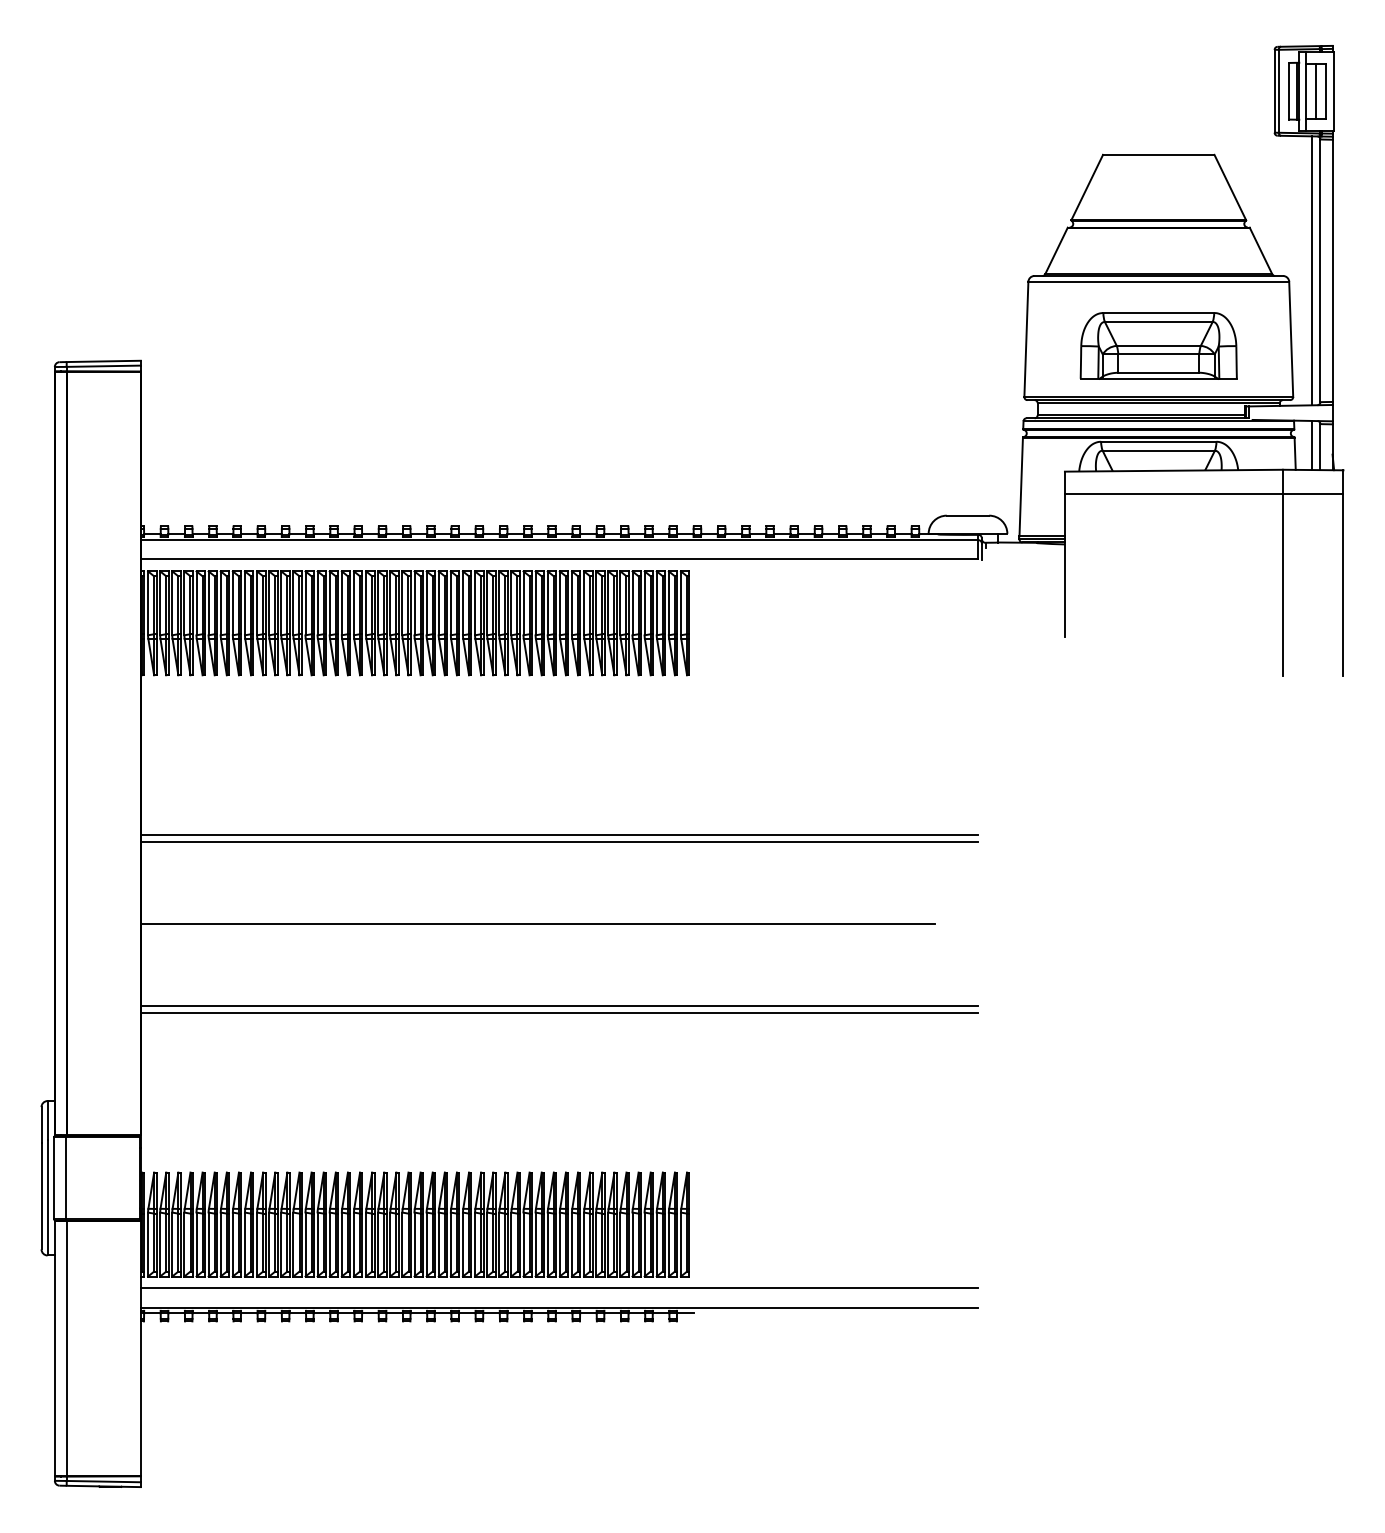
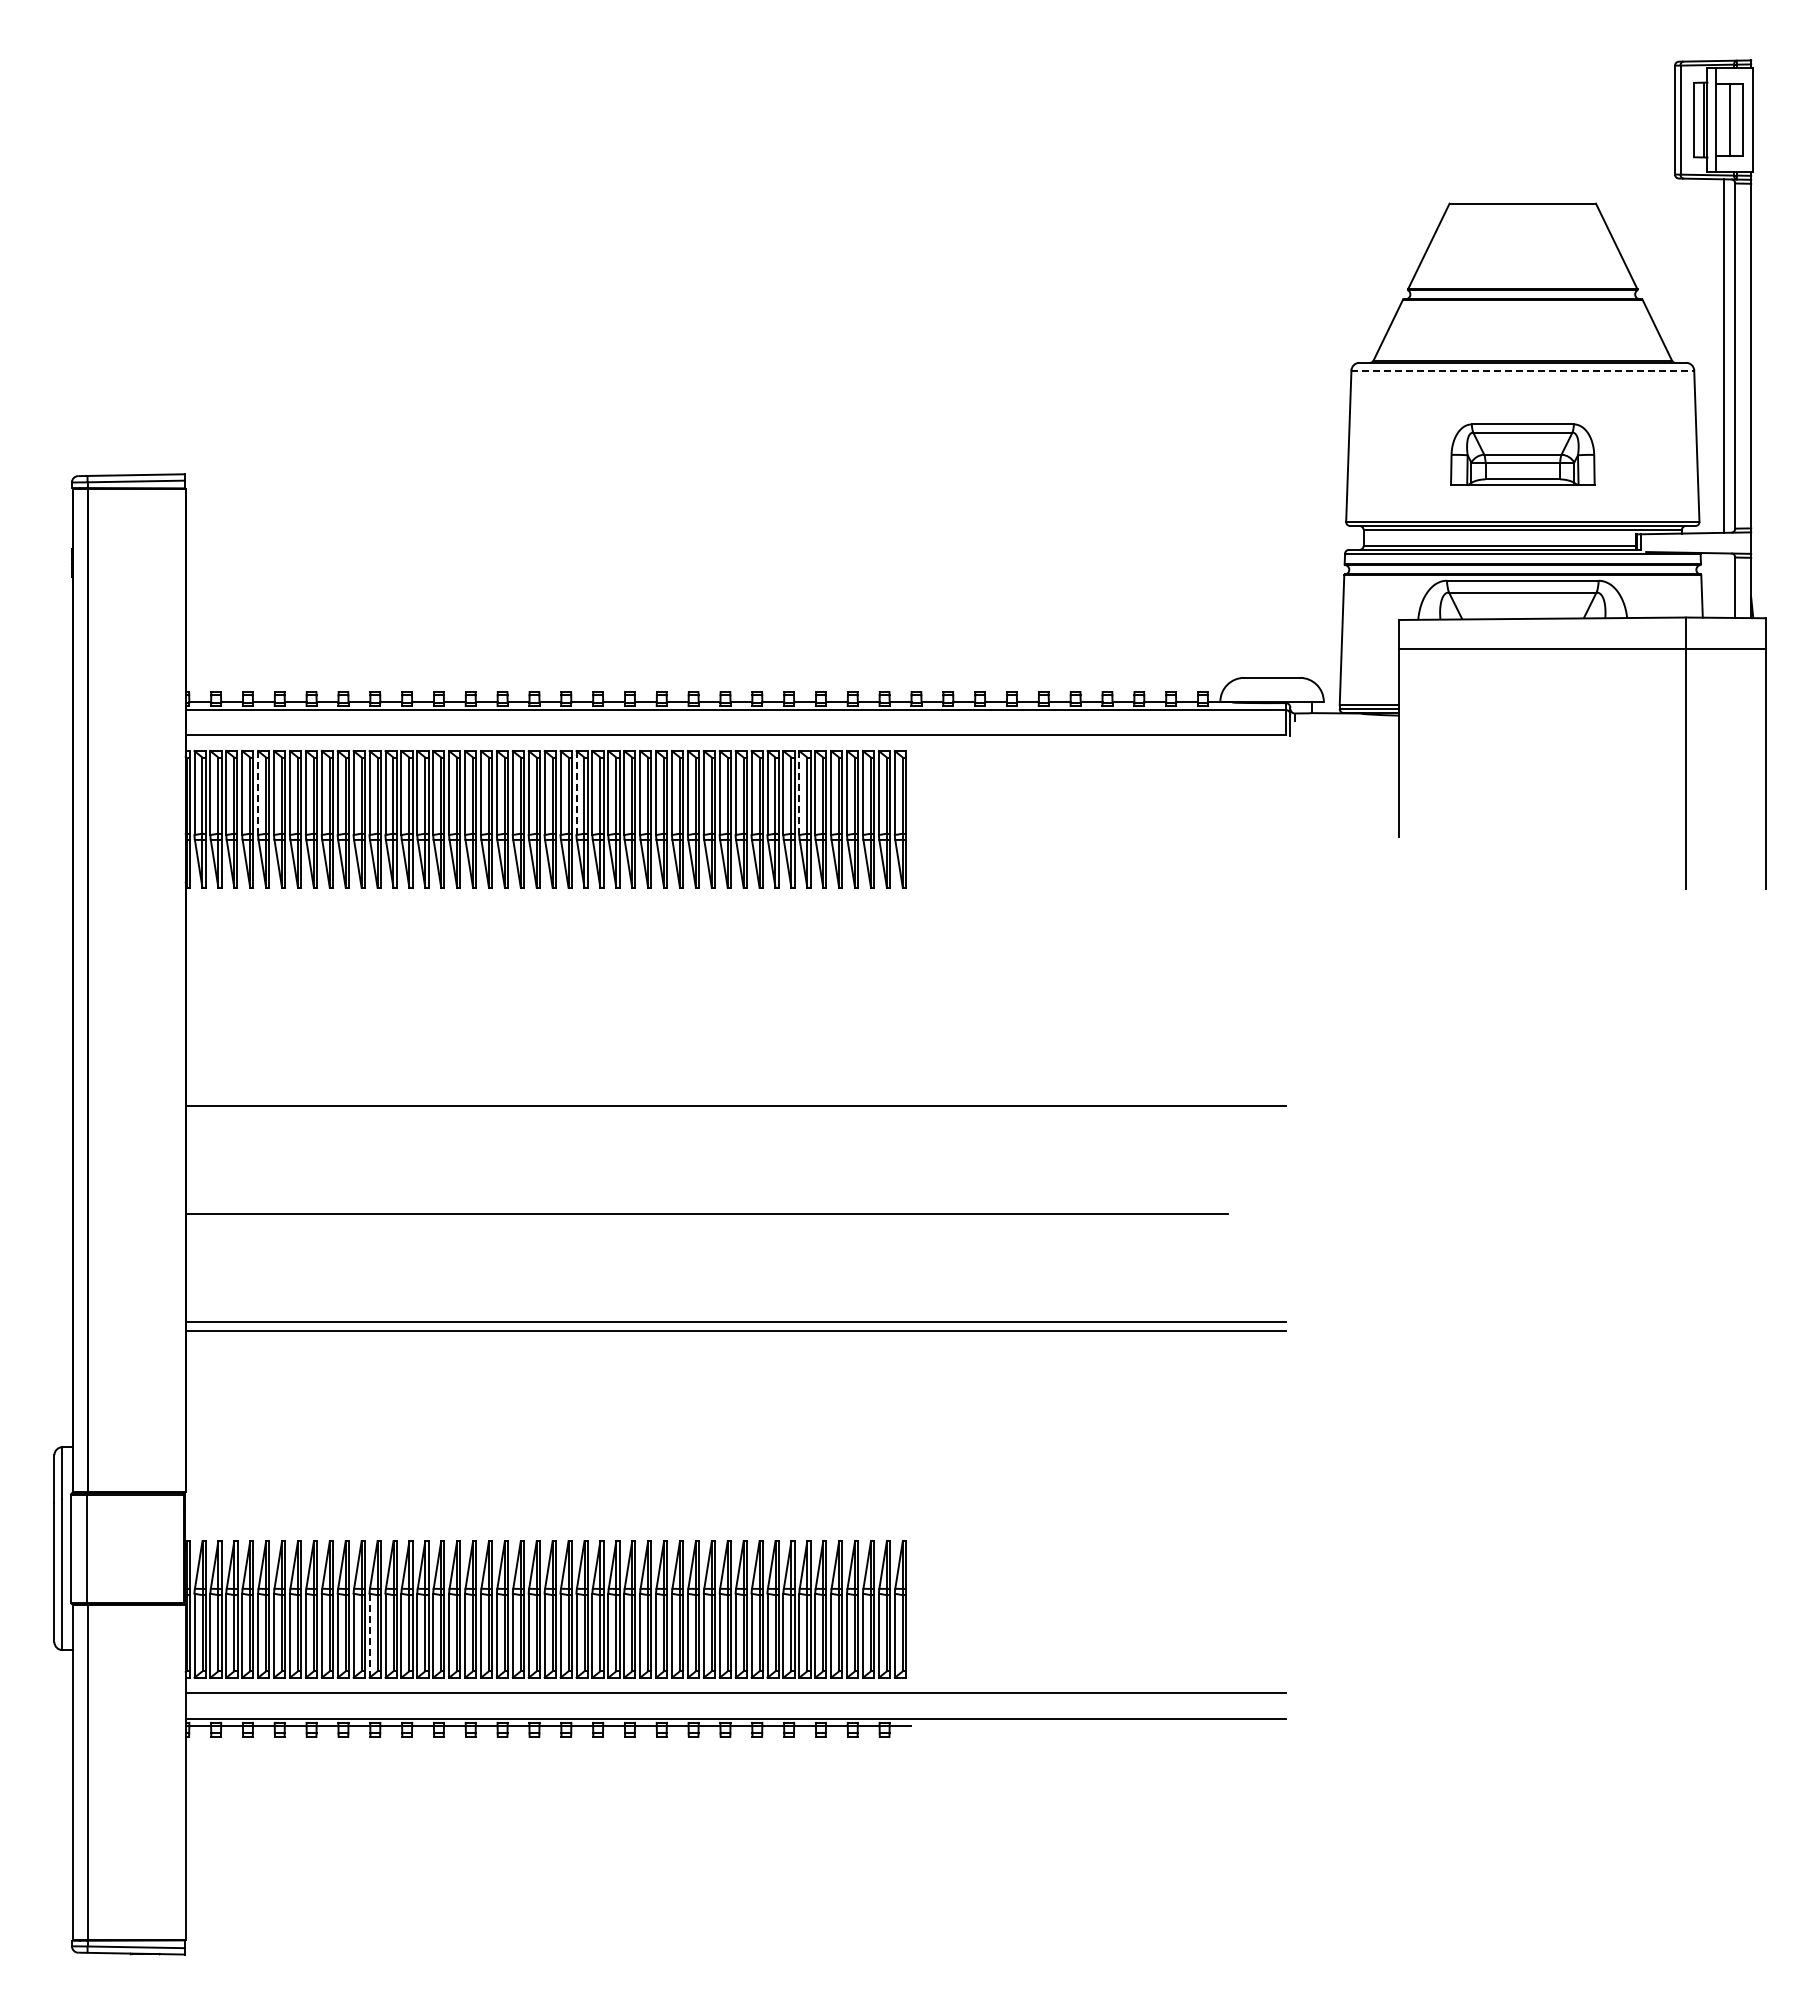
line: (1159, 281) -> (1523, 370), solid -> dashed
part: (1158, 345) -> (1522, 454), size x0.7
line: (1312, 445) -> (1724, 585), removed
line: (196, 603) -> (258, 793), solid -> dashed
line: (438, 603) -> (576, 793), solid -> dashed
line: (608, 603) -> (799, 793), solid -> dashed
line: (559, 834) -> (735, 1097), removed
line: (281, 1244) -> (369, 1635), solid -> dashed

